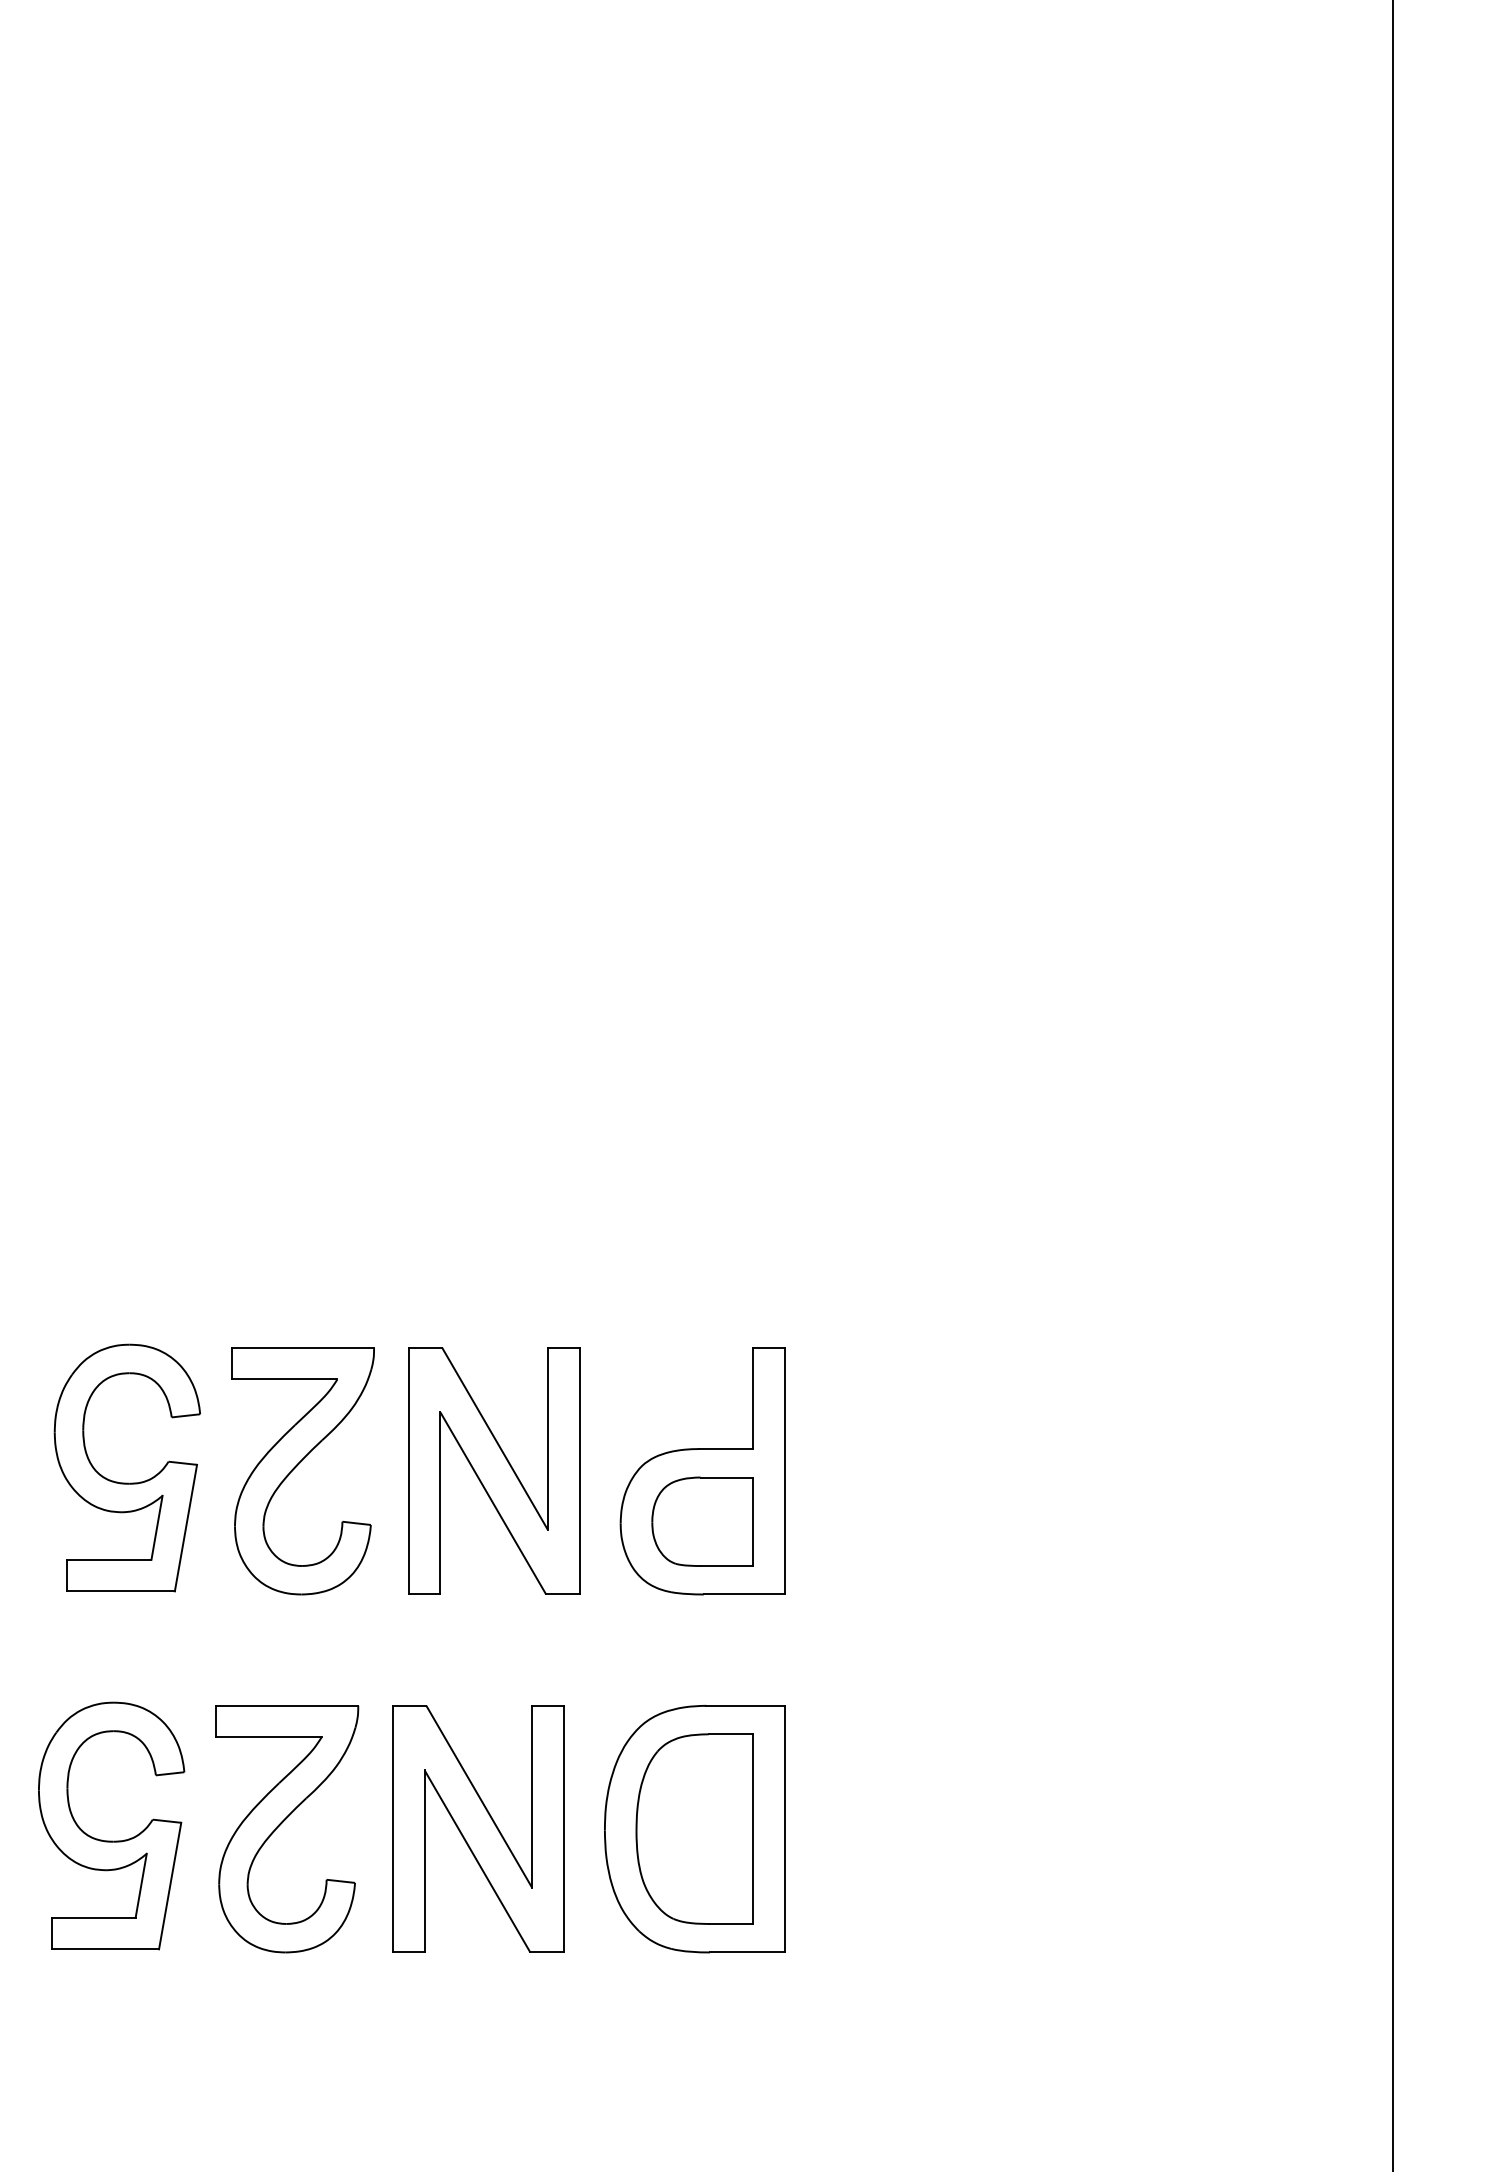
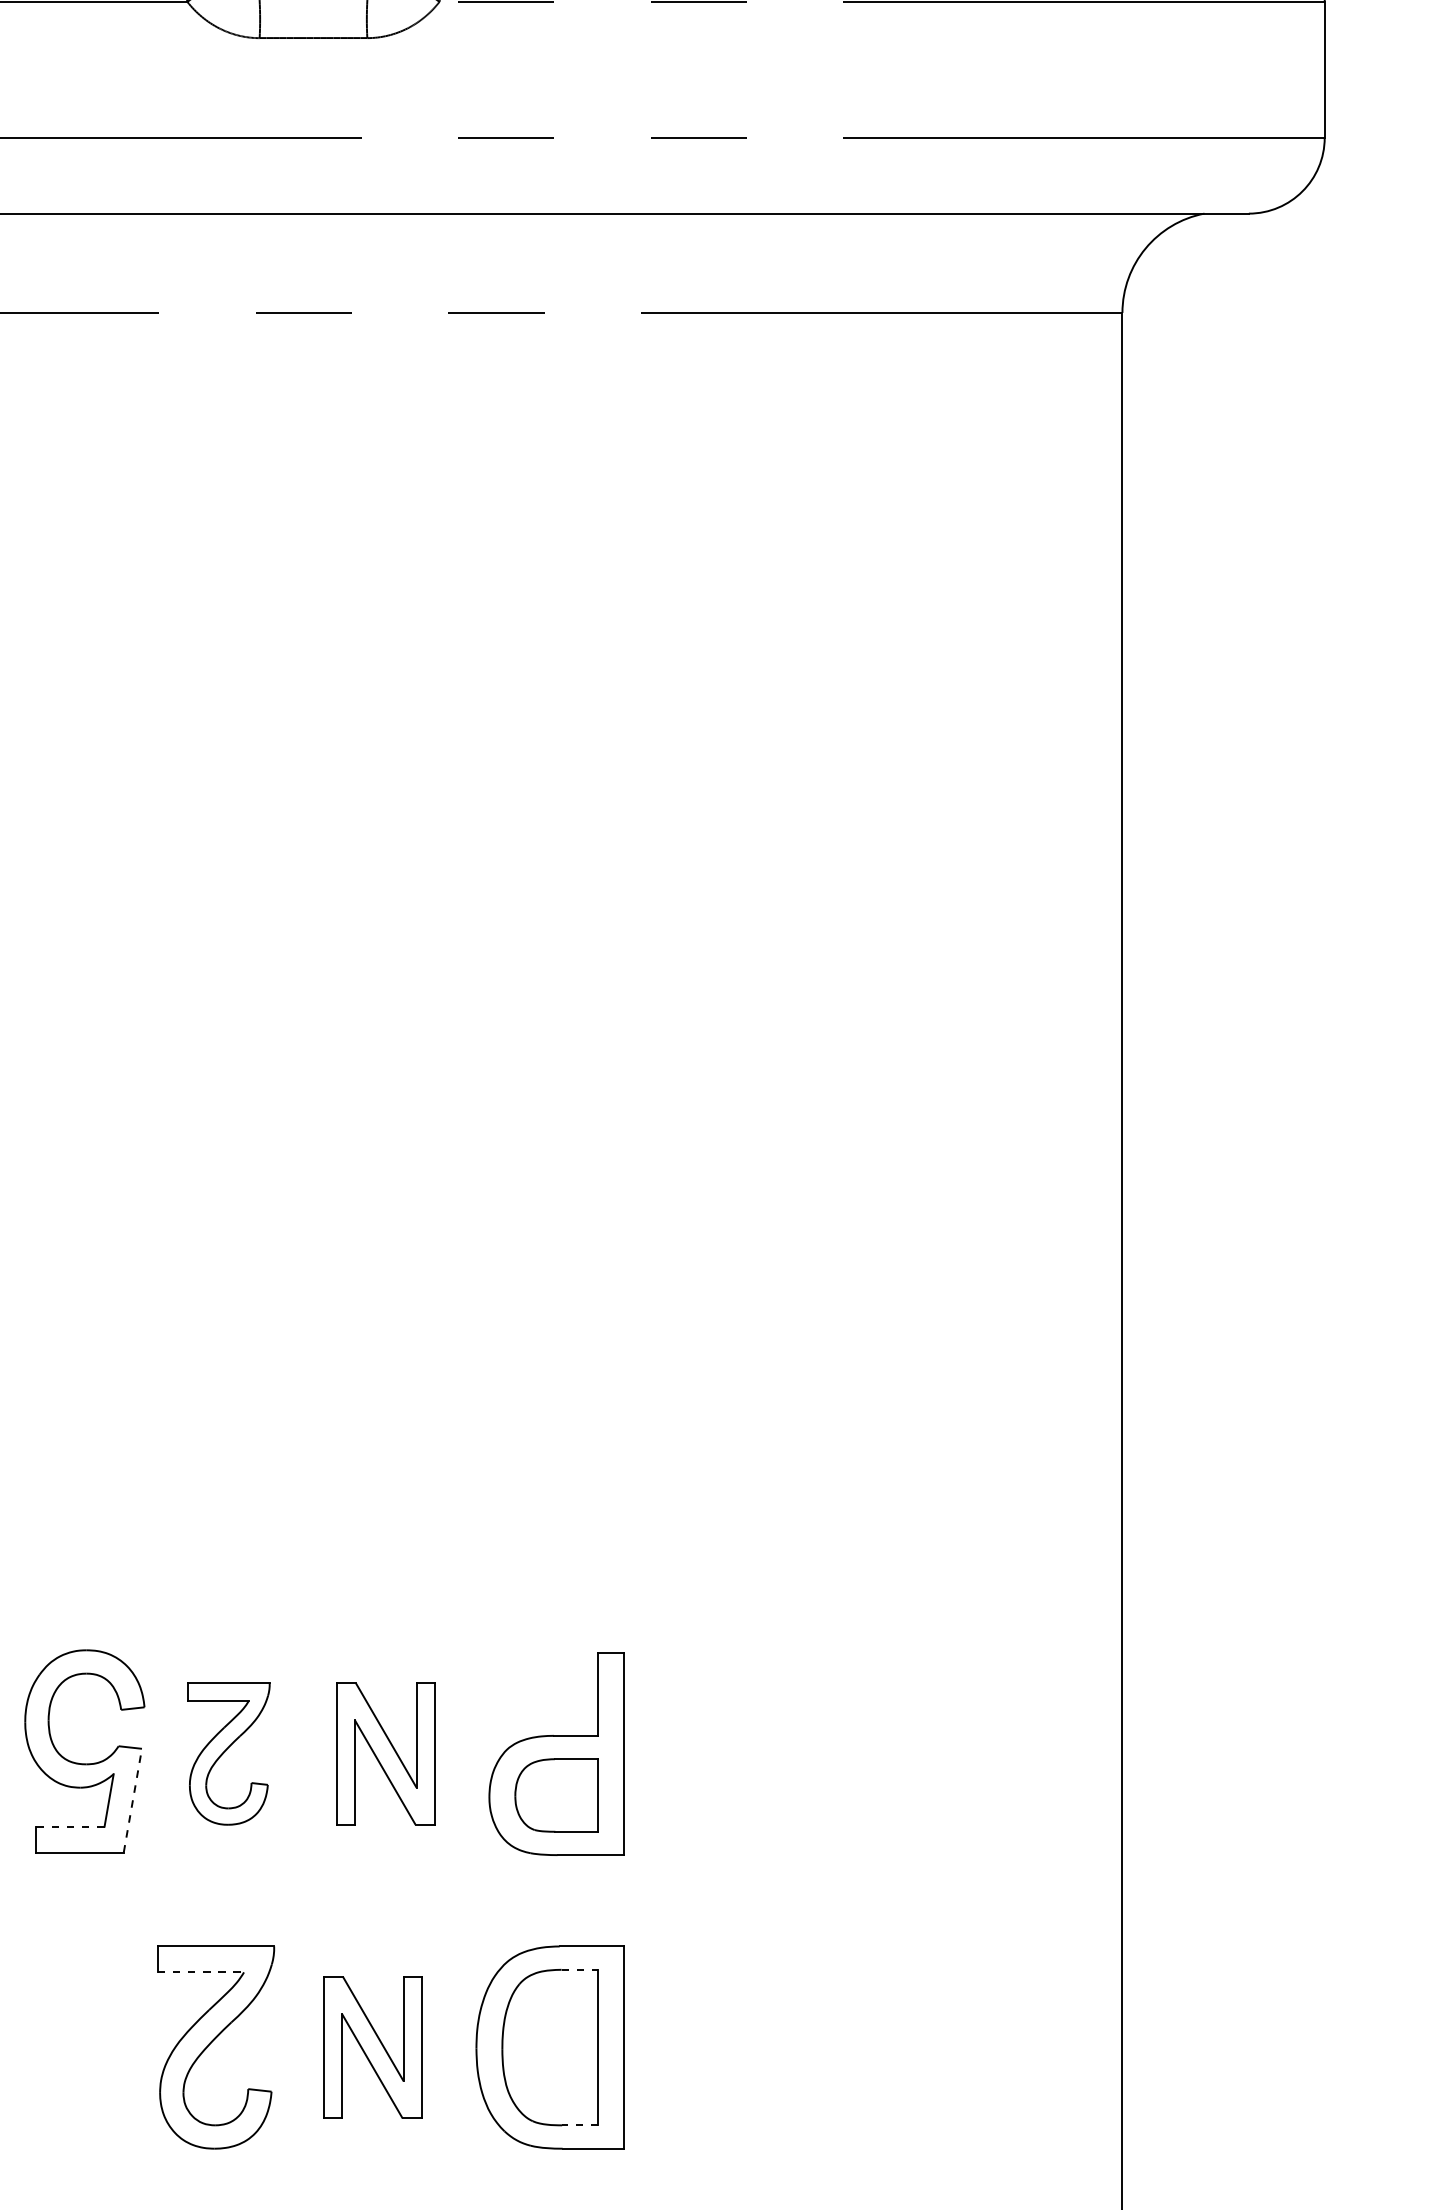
part: (302, 1470) -> (228, 1753), size x0.7
part: (493, 1470) -> (385, 1753), size x0.7
line: (185, 1527) -> (132, 1800), solid -> dashed
line: (108, 1559) -> (69, 1826), solid -> dashed
line: (731, 1733) -> (580, 1969), solid -> dashed
line: (269, 1737) -> (201, 1972), solid -> dashed
part: (478, 1829) -> (372, 2047), size x0.7
part: (108, 1840) -> (69, 2056), removed
line: (730, 1924) -> (579, 2125), solid -> dashed

